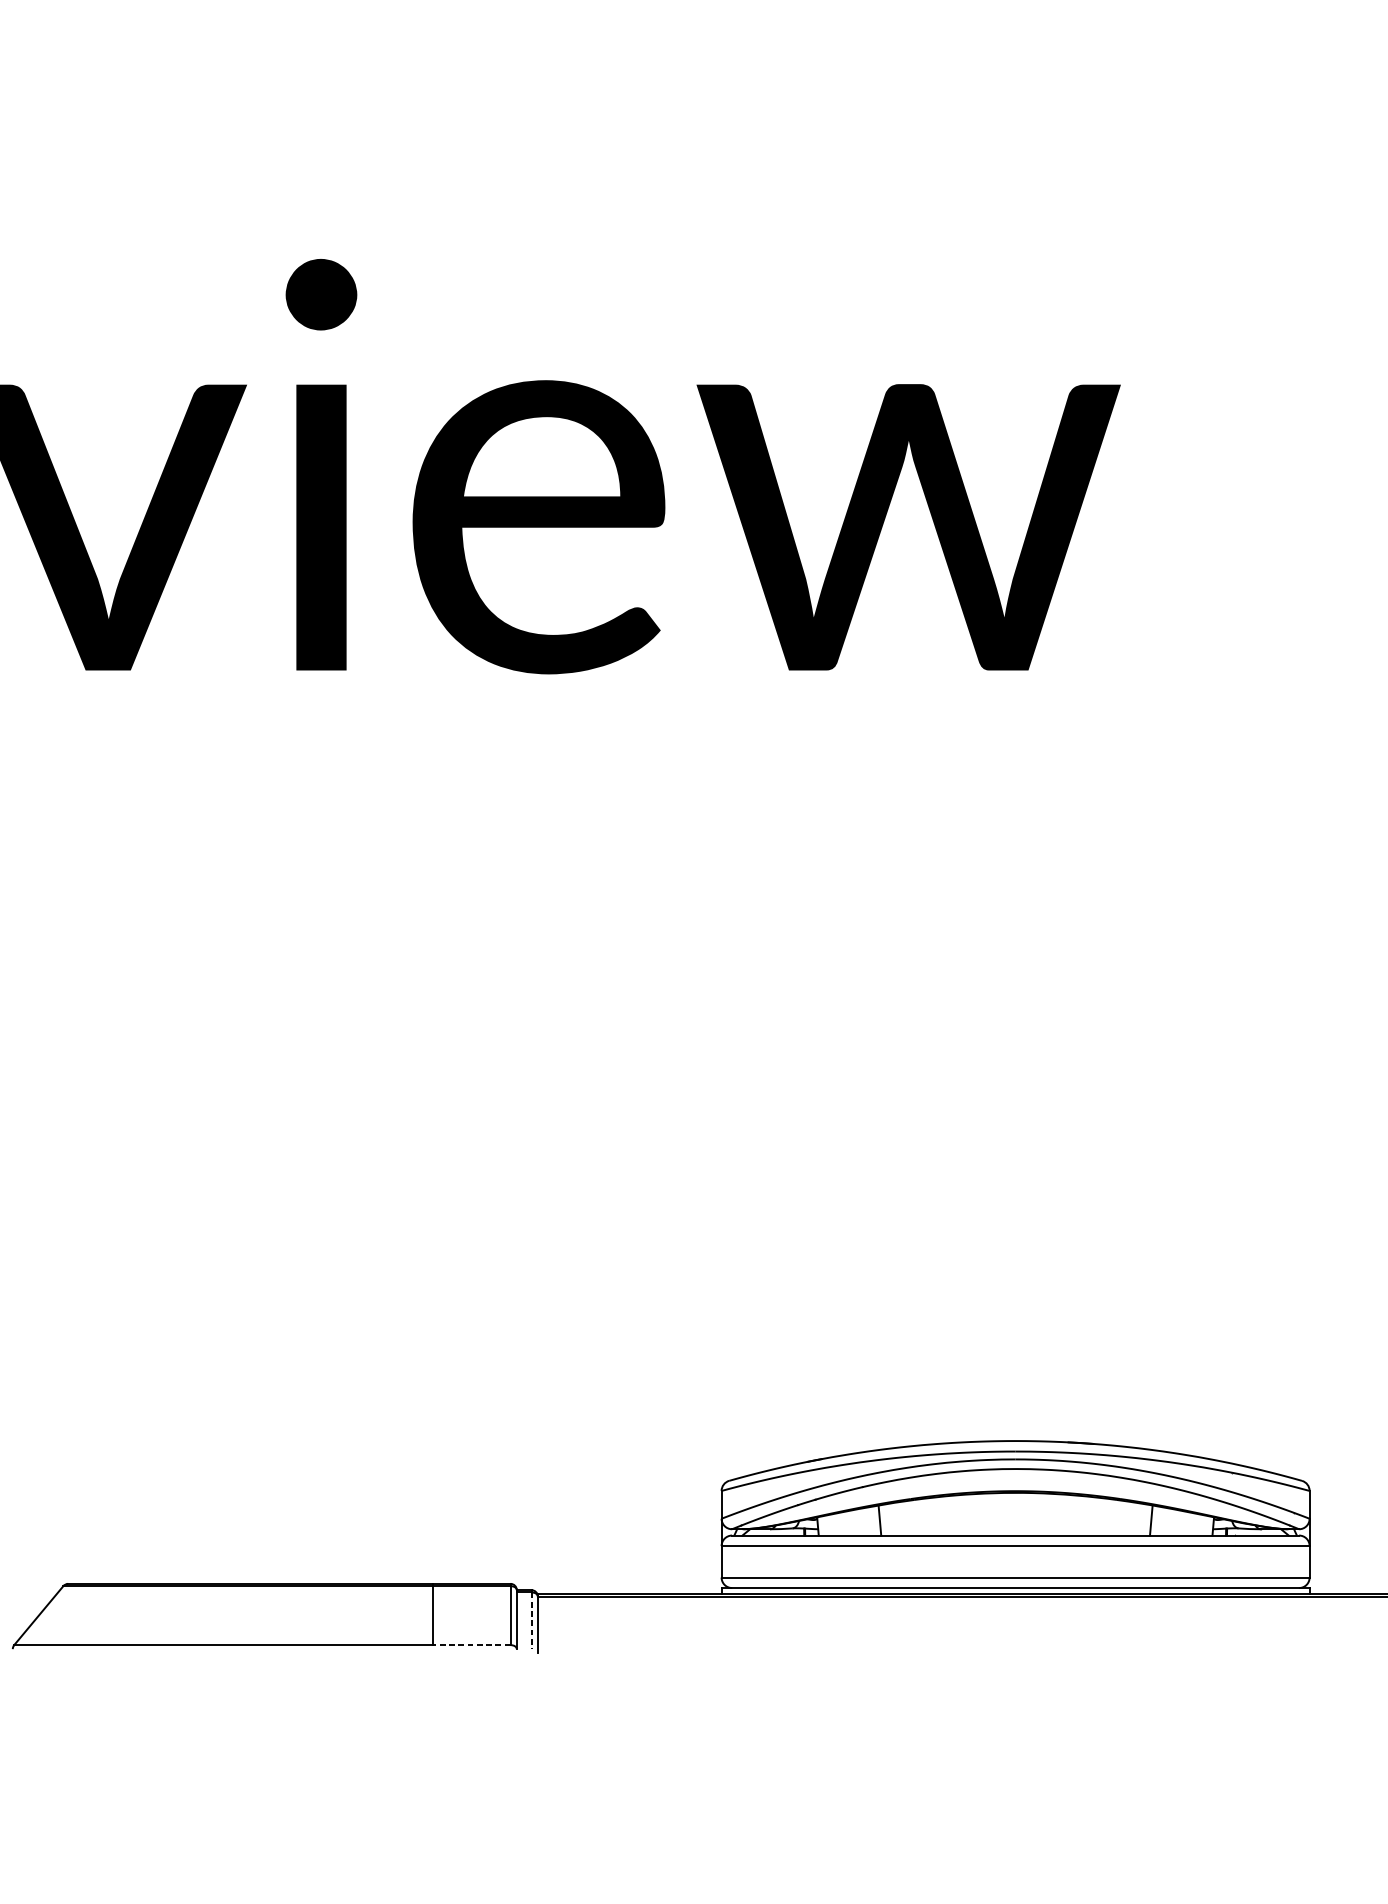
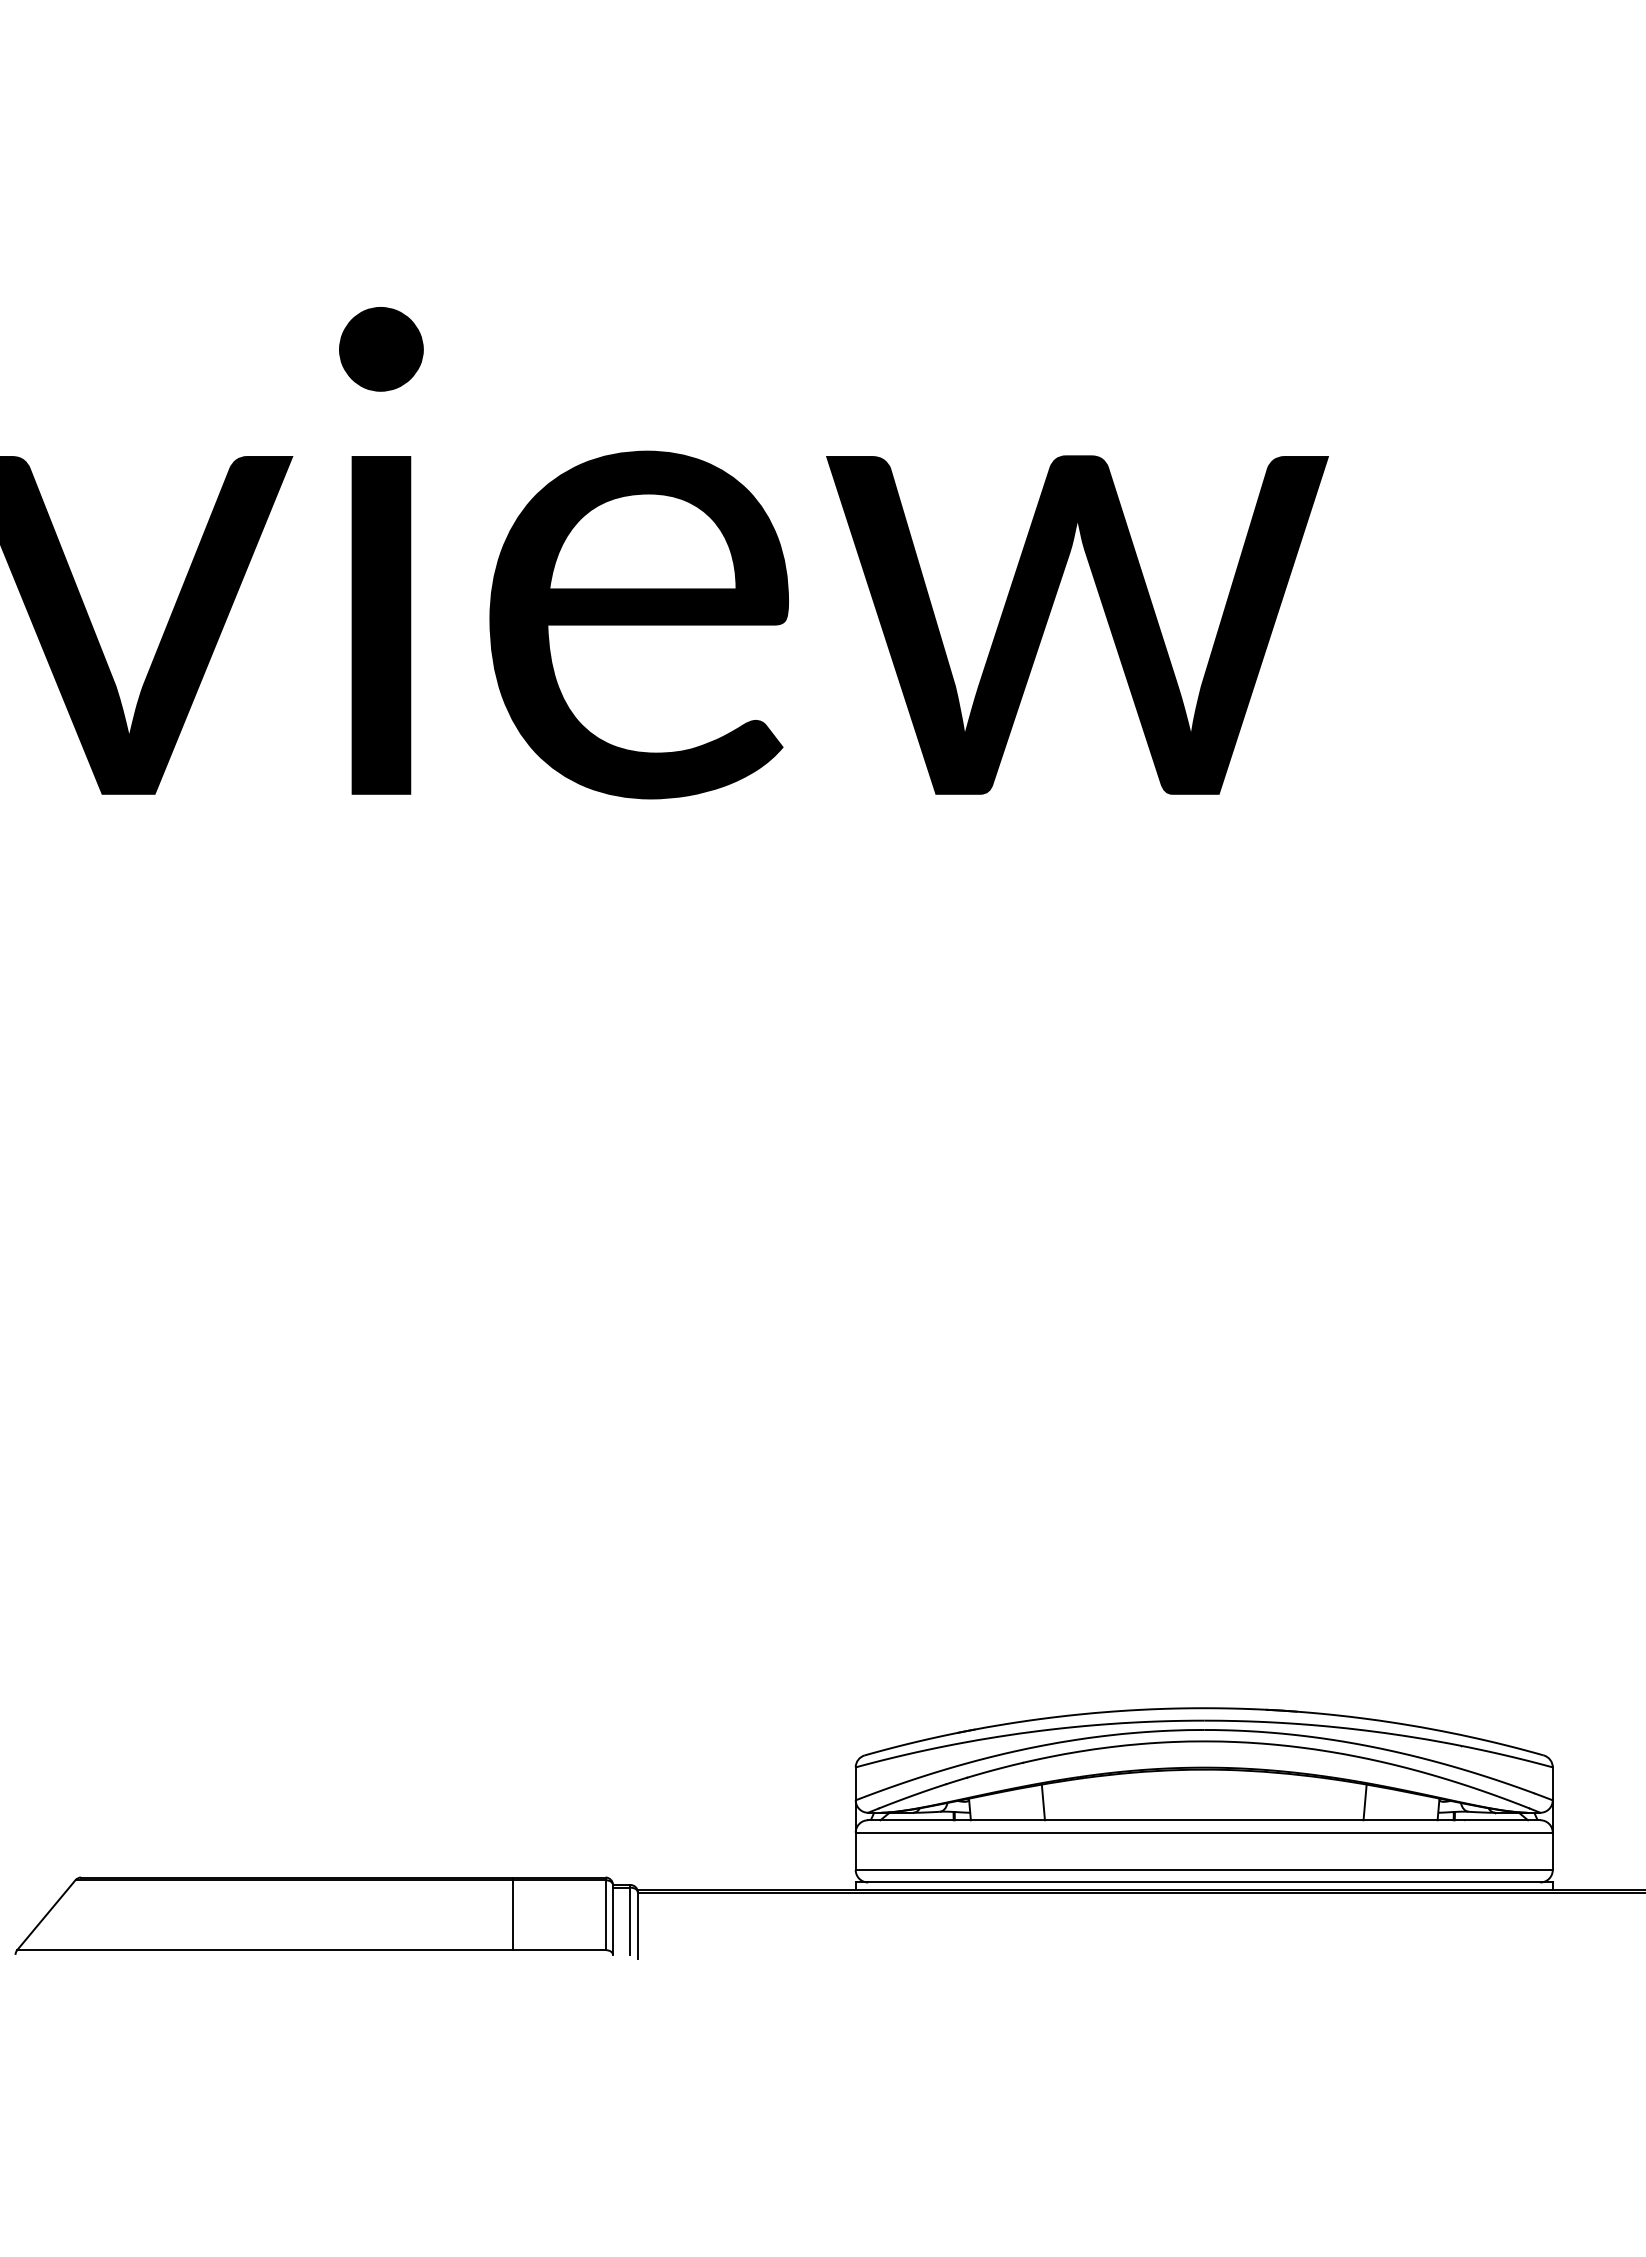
line: (531, 1620) -> (630, 1921), dashed -> solid
line: (470, 1645) -> (558, 1950), dashed -> solid

